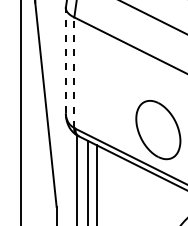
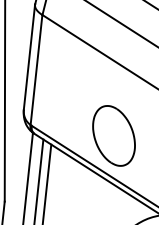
line: (65, 60) -> (29, 56), dashed -> solid
line: (74, 72) -> (36, 69), dashed -> solid

